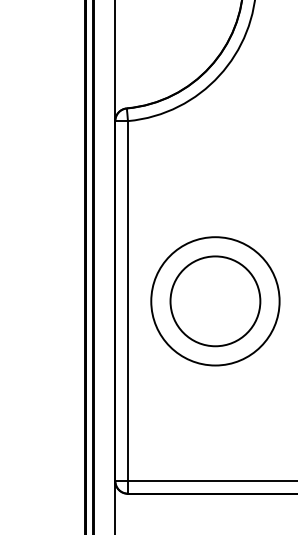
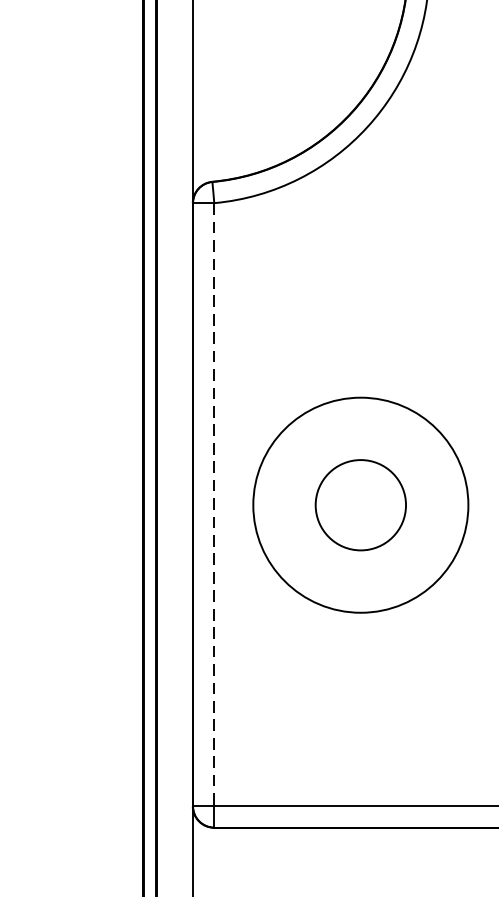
line: (128, 301) -> (215, 505), solid -> dashed
circle: (215, 301) -> (360, 505), size x0.6

